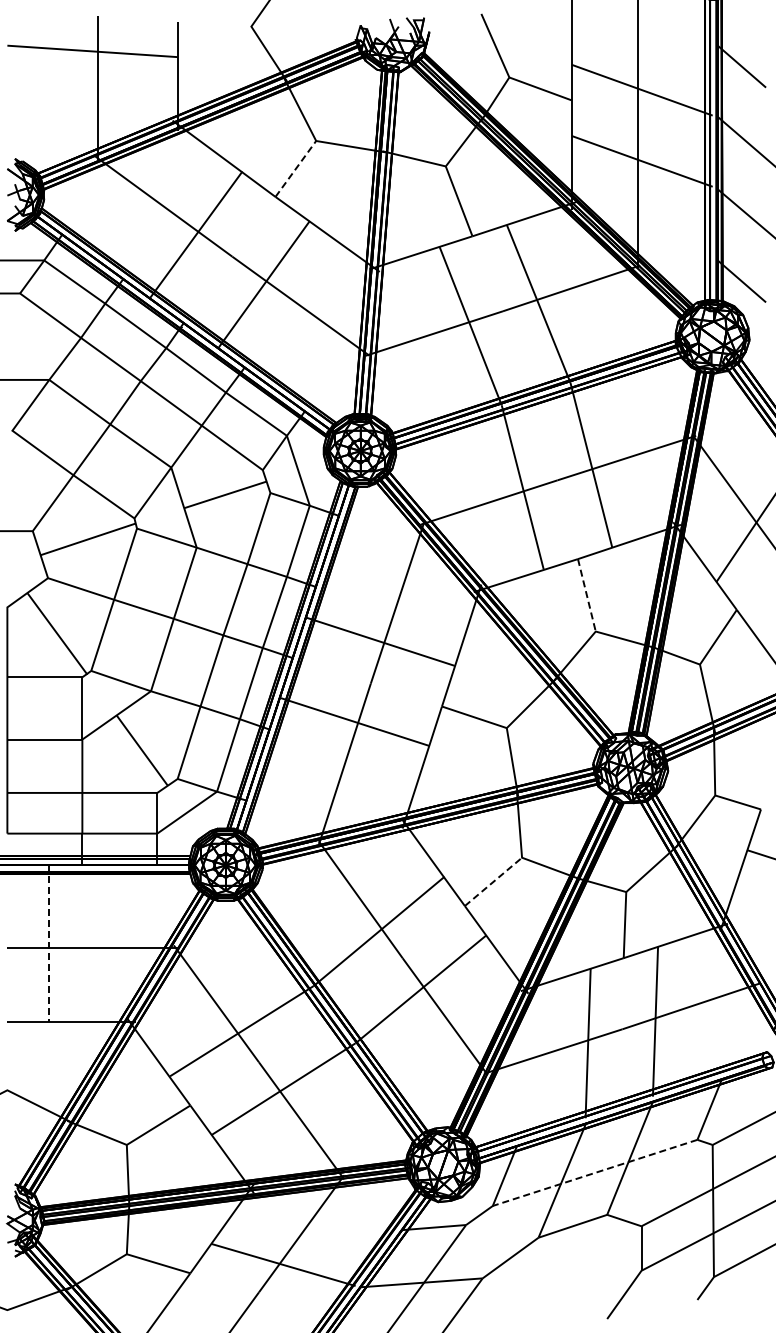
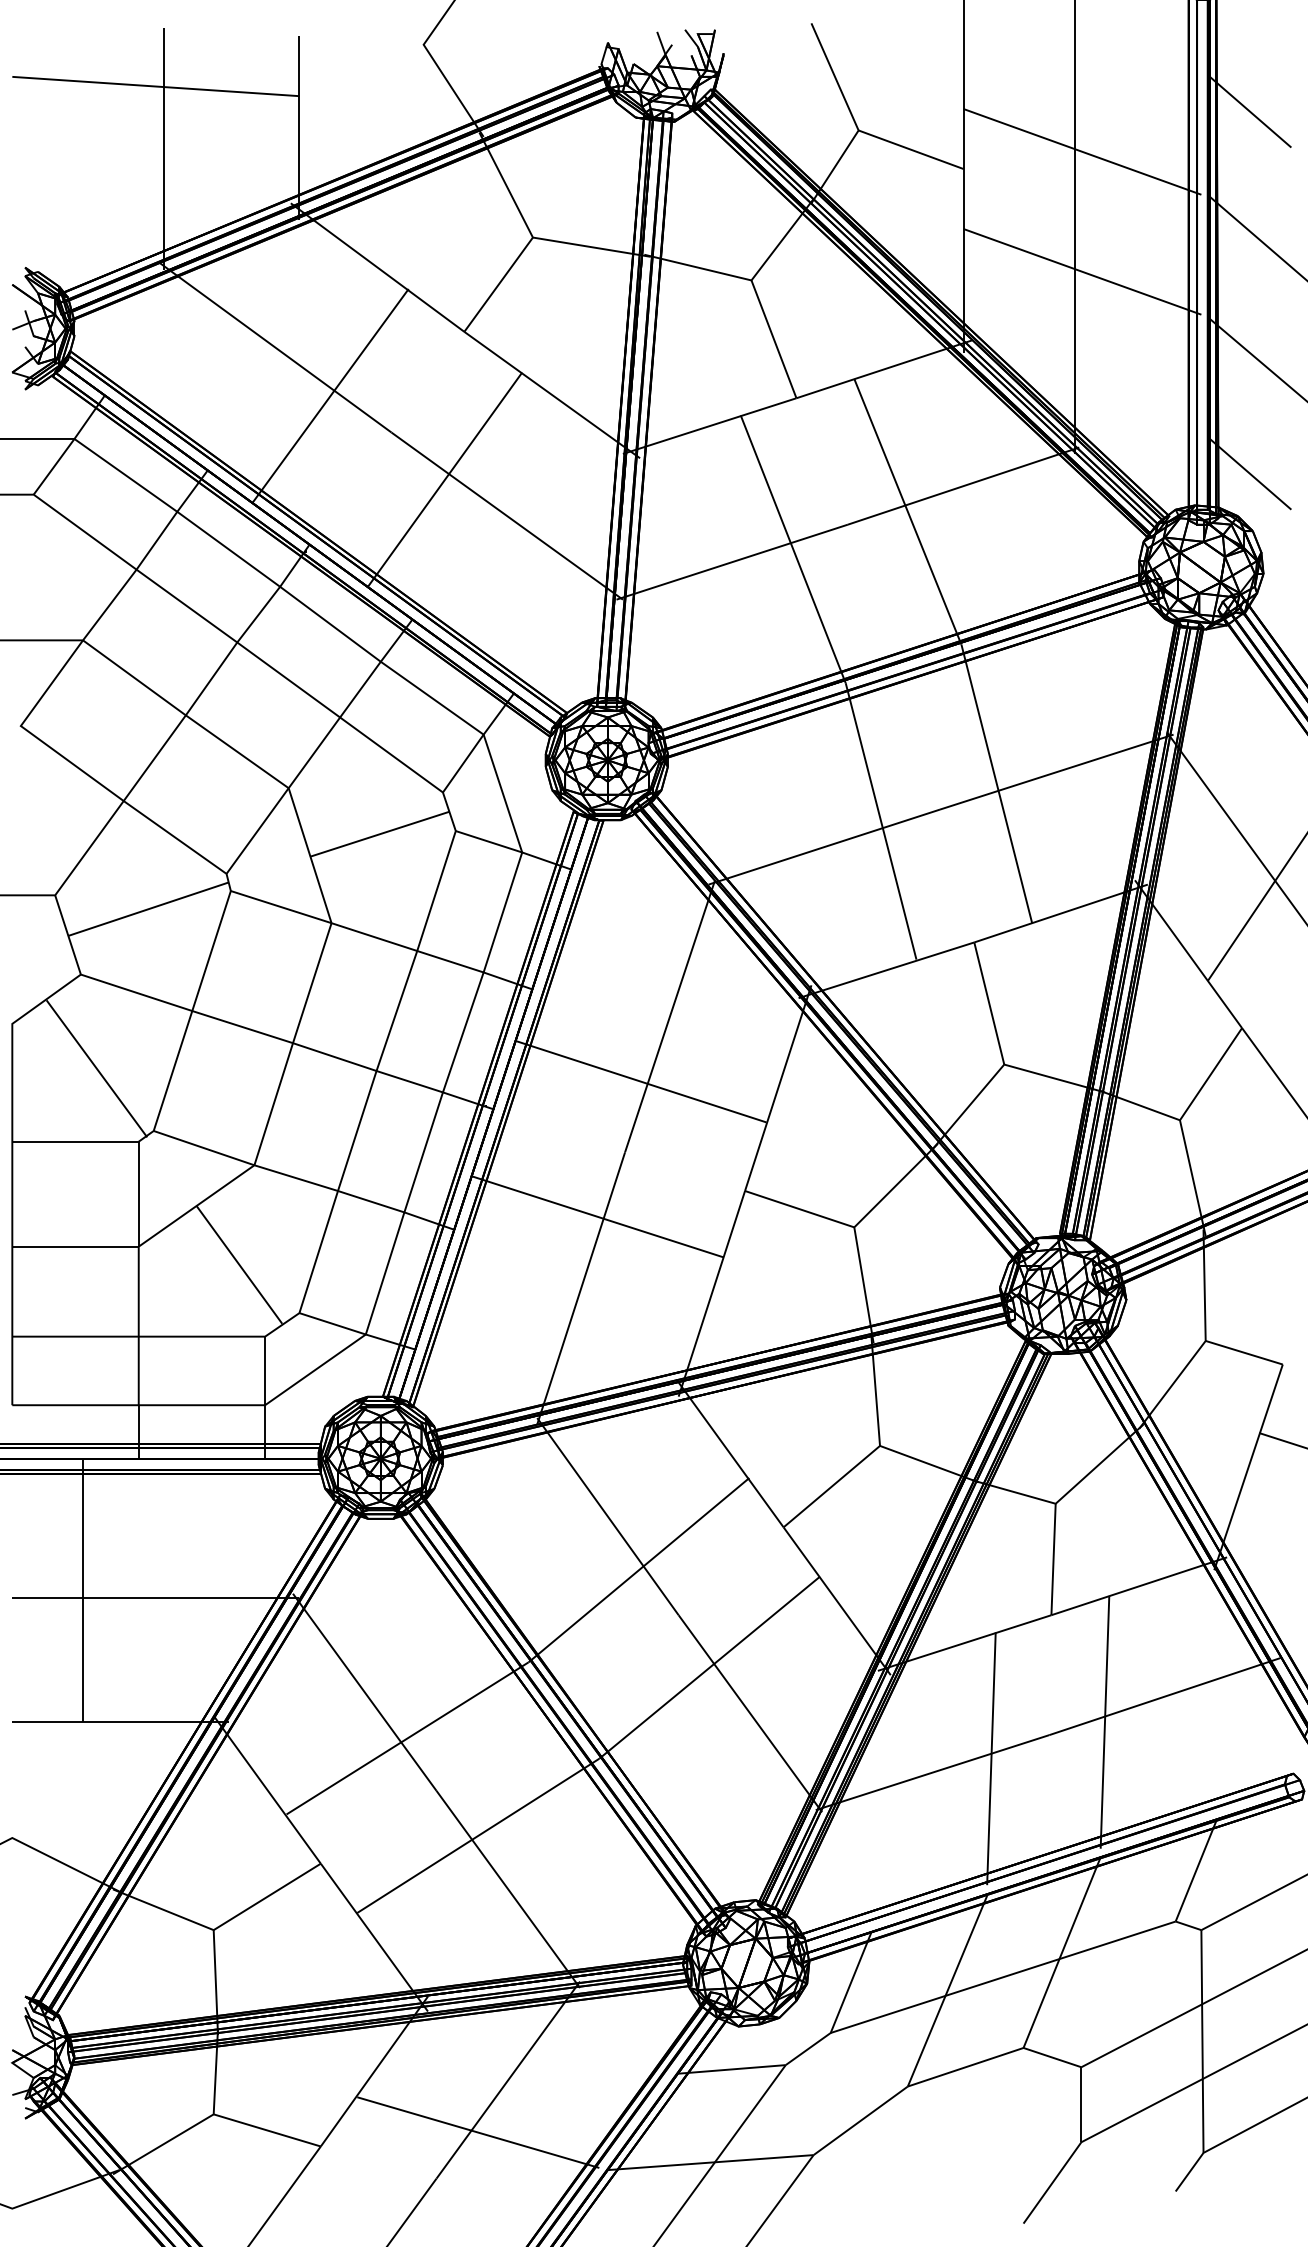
line: (295, 168) -> (498, 283), dashed -> solid
line: (586, 595) -> (988, 1003), dashed -> solid
line: (493, 881) -> (831, 1485), dashed -> solid
line: (49, 944) -> (83, 1592), dashed -> solid
line: (595, 1172) -> (1003, 1976), dashed -> solid

